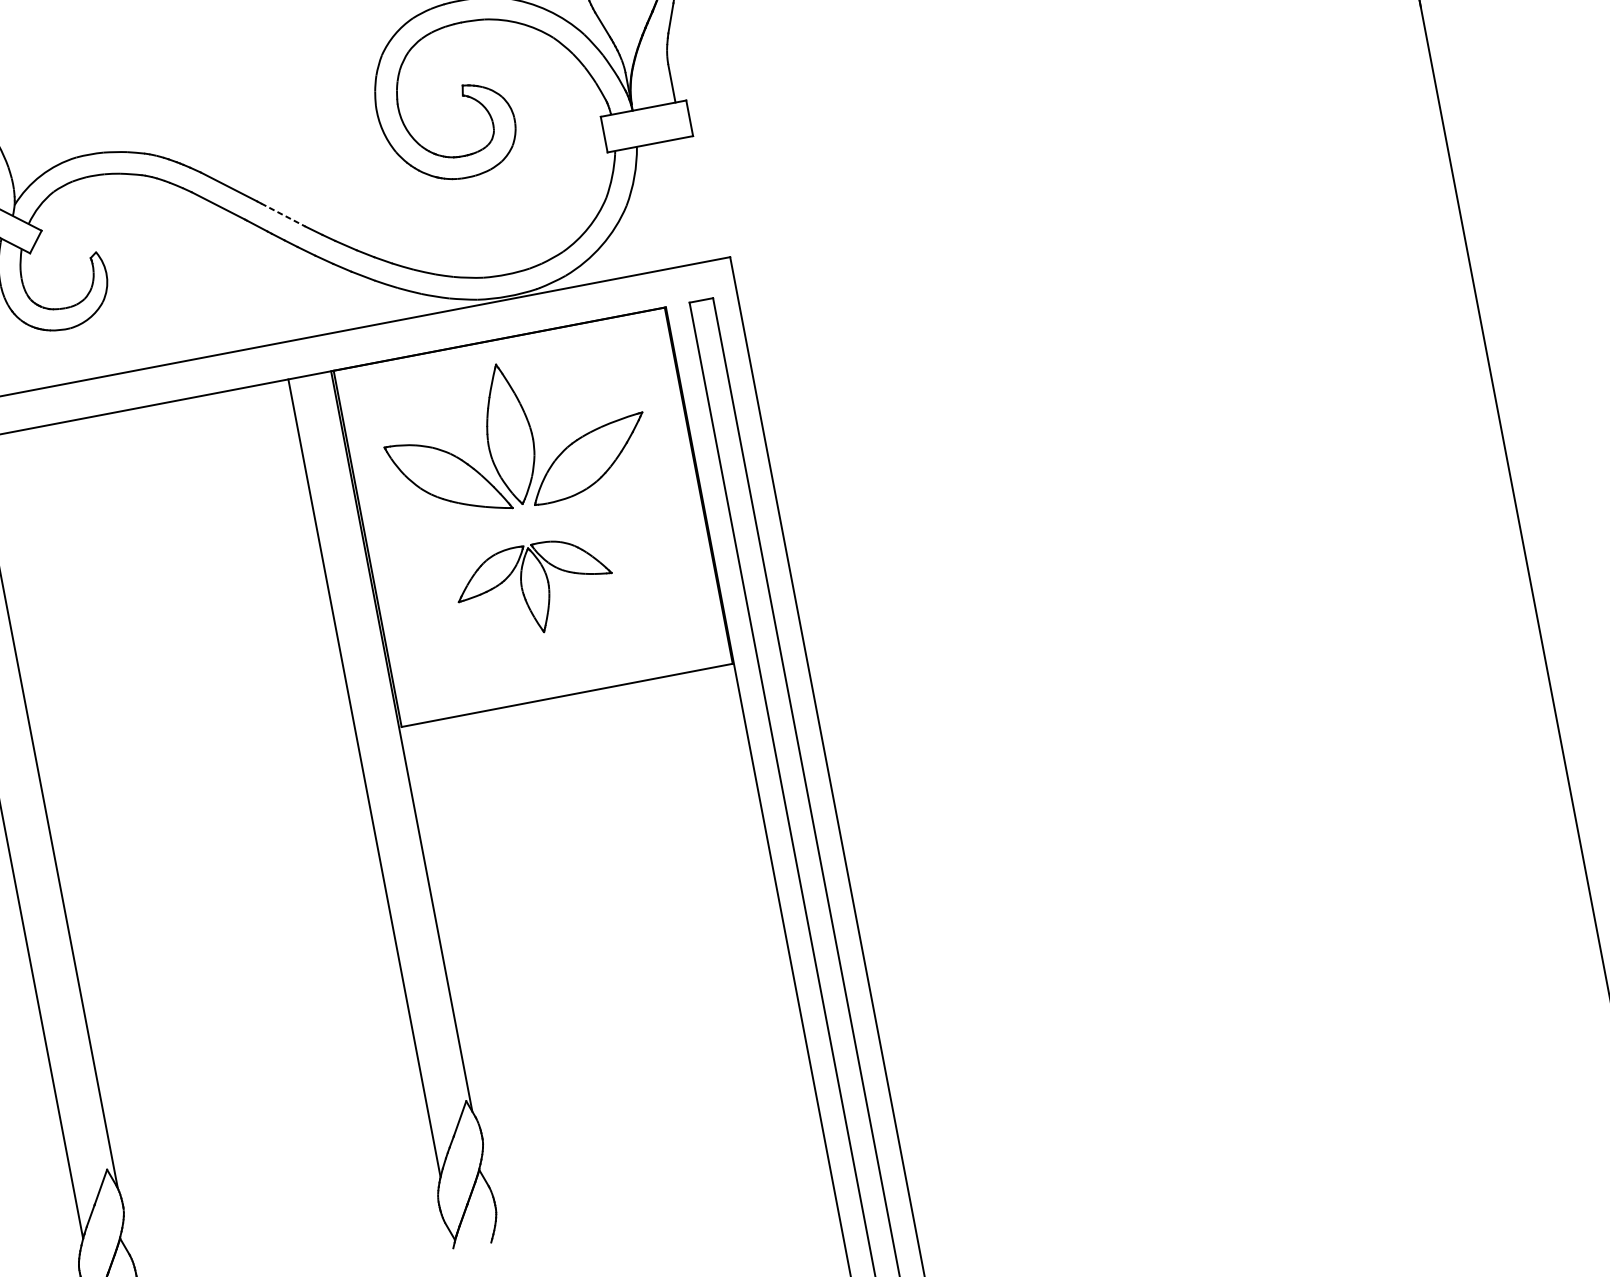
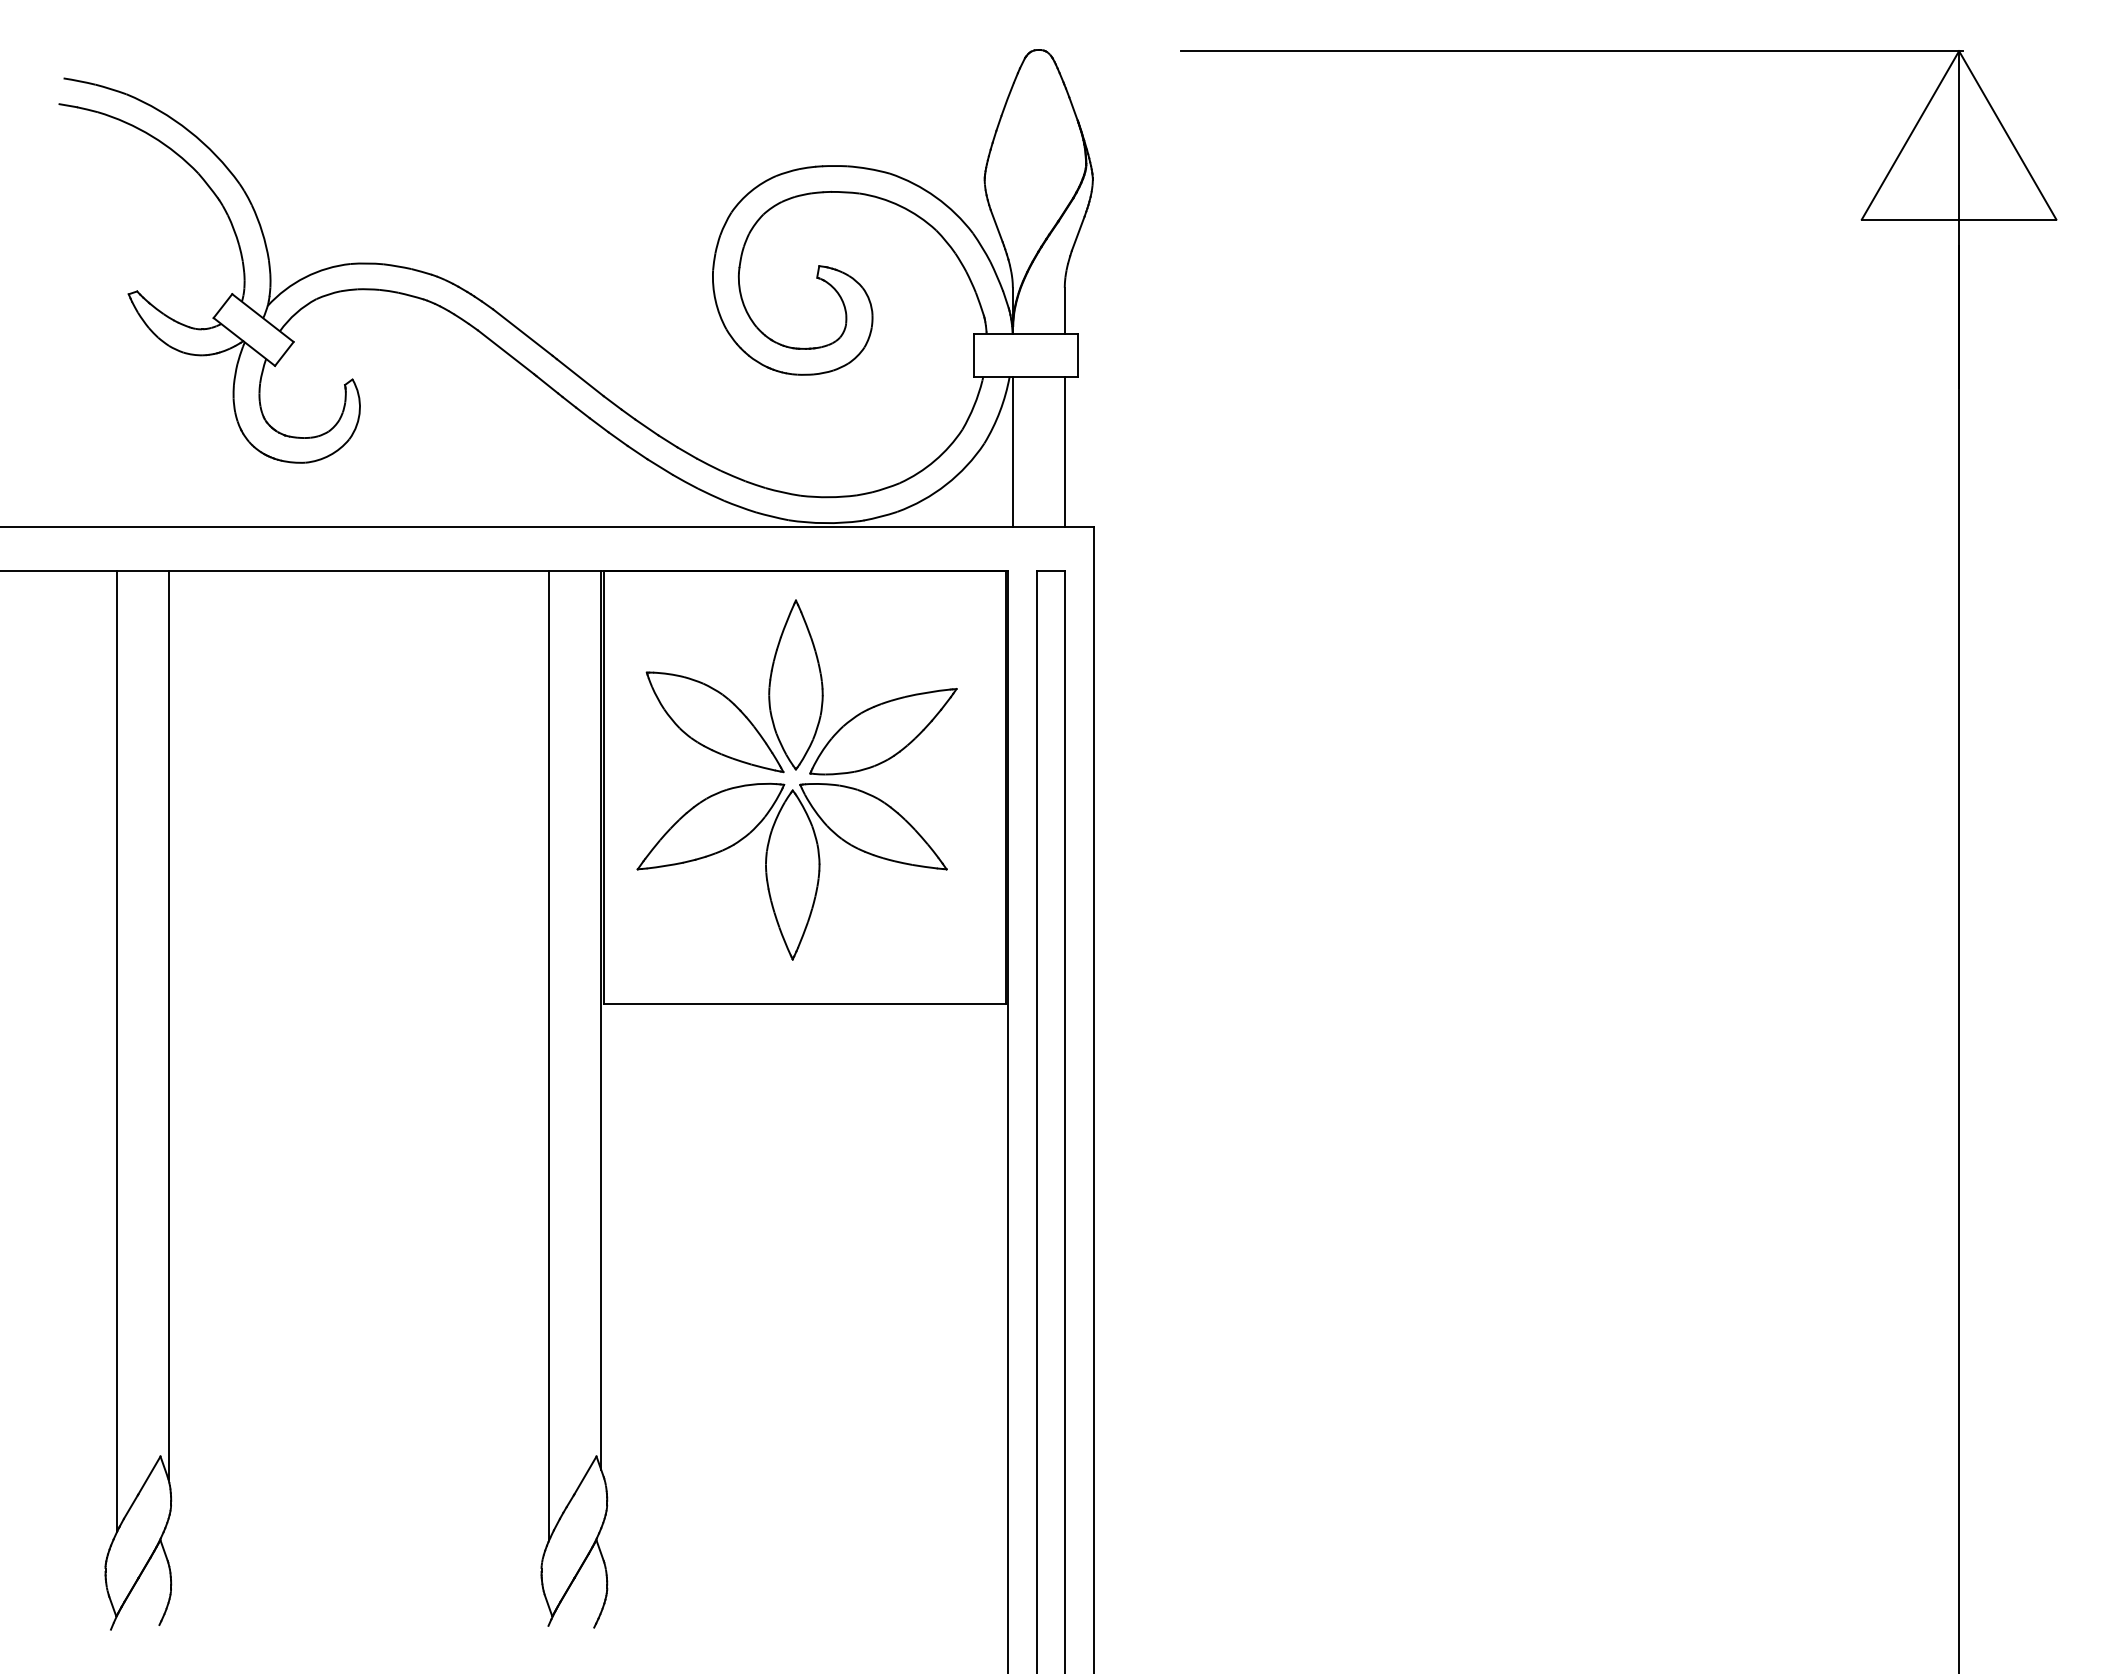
line: (693, 199) -> (1064, 451), added
line: (651, 207) -> (1012, 451), added
line: (283, 214) -> (580, 377), dashed -> solid
part: (534, 588) -> (791, 871), size x1.67

